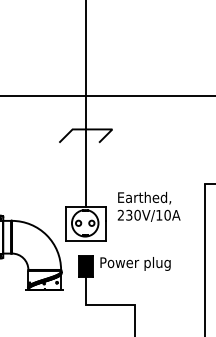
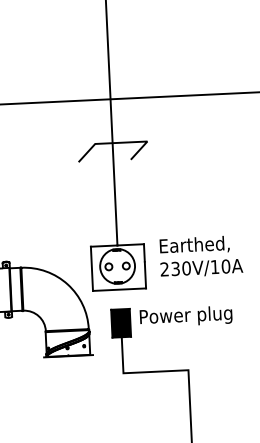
text: (148, 206) -> (200, 256), moved

